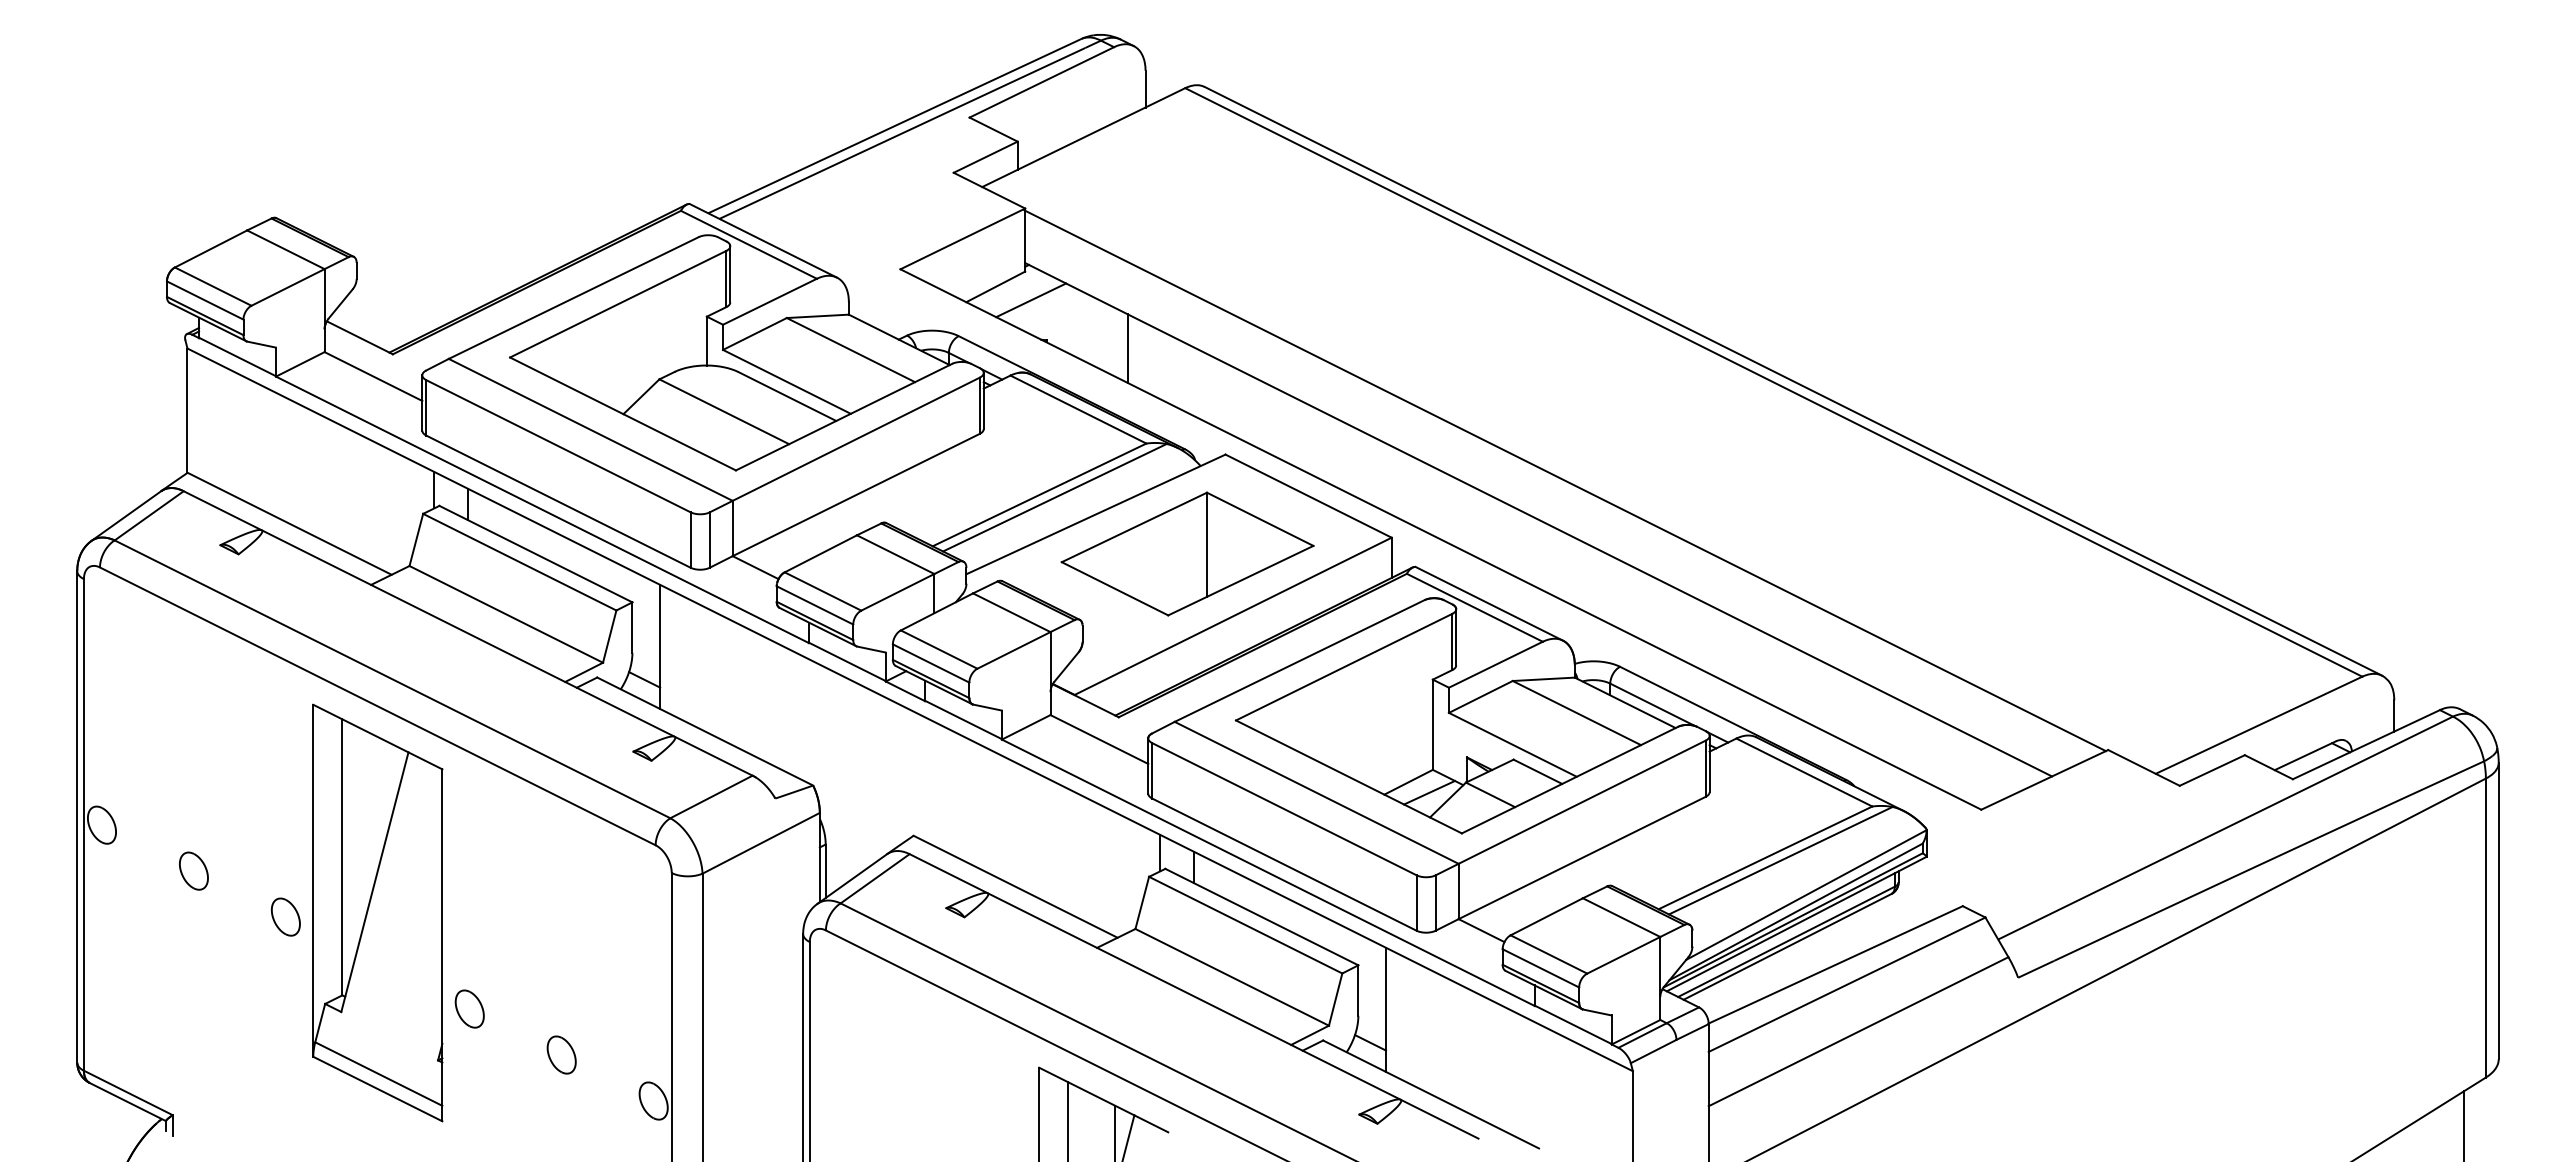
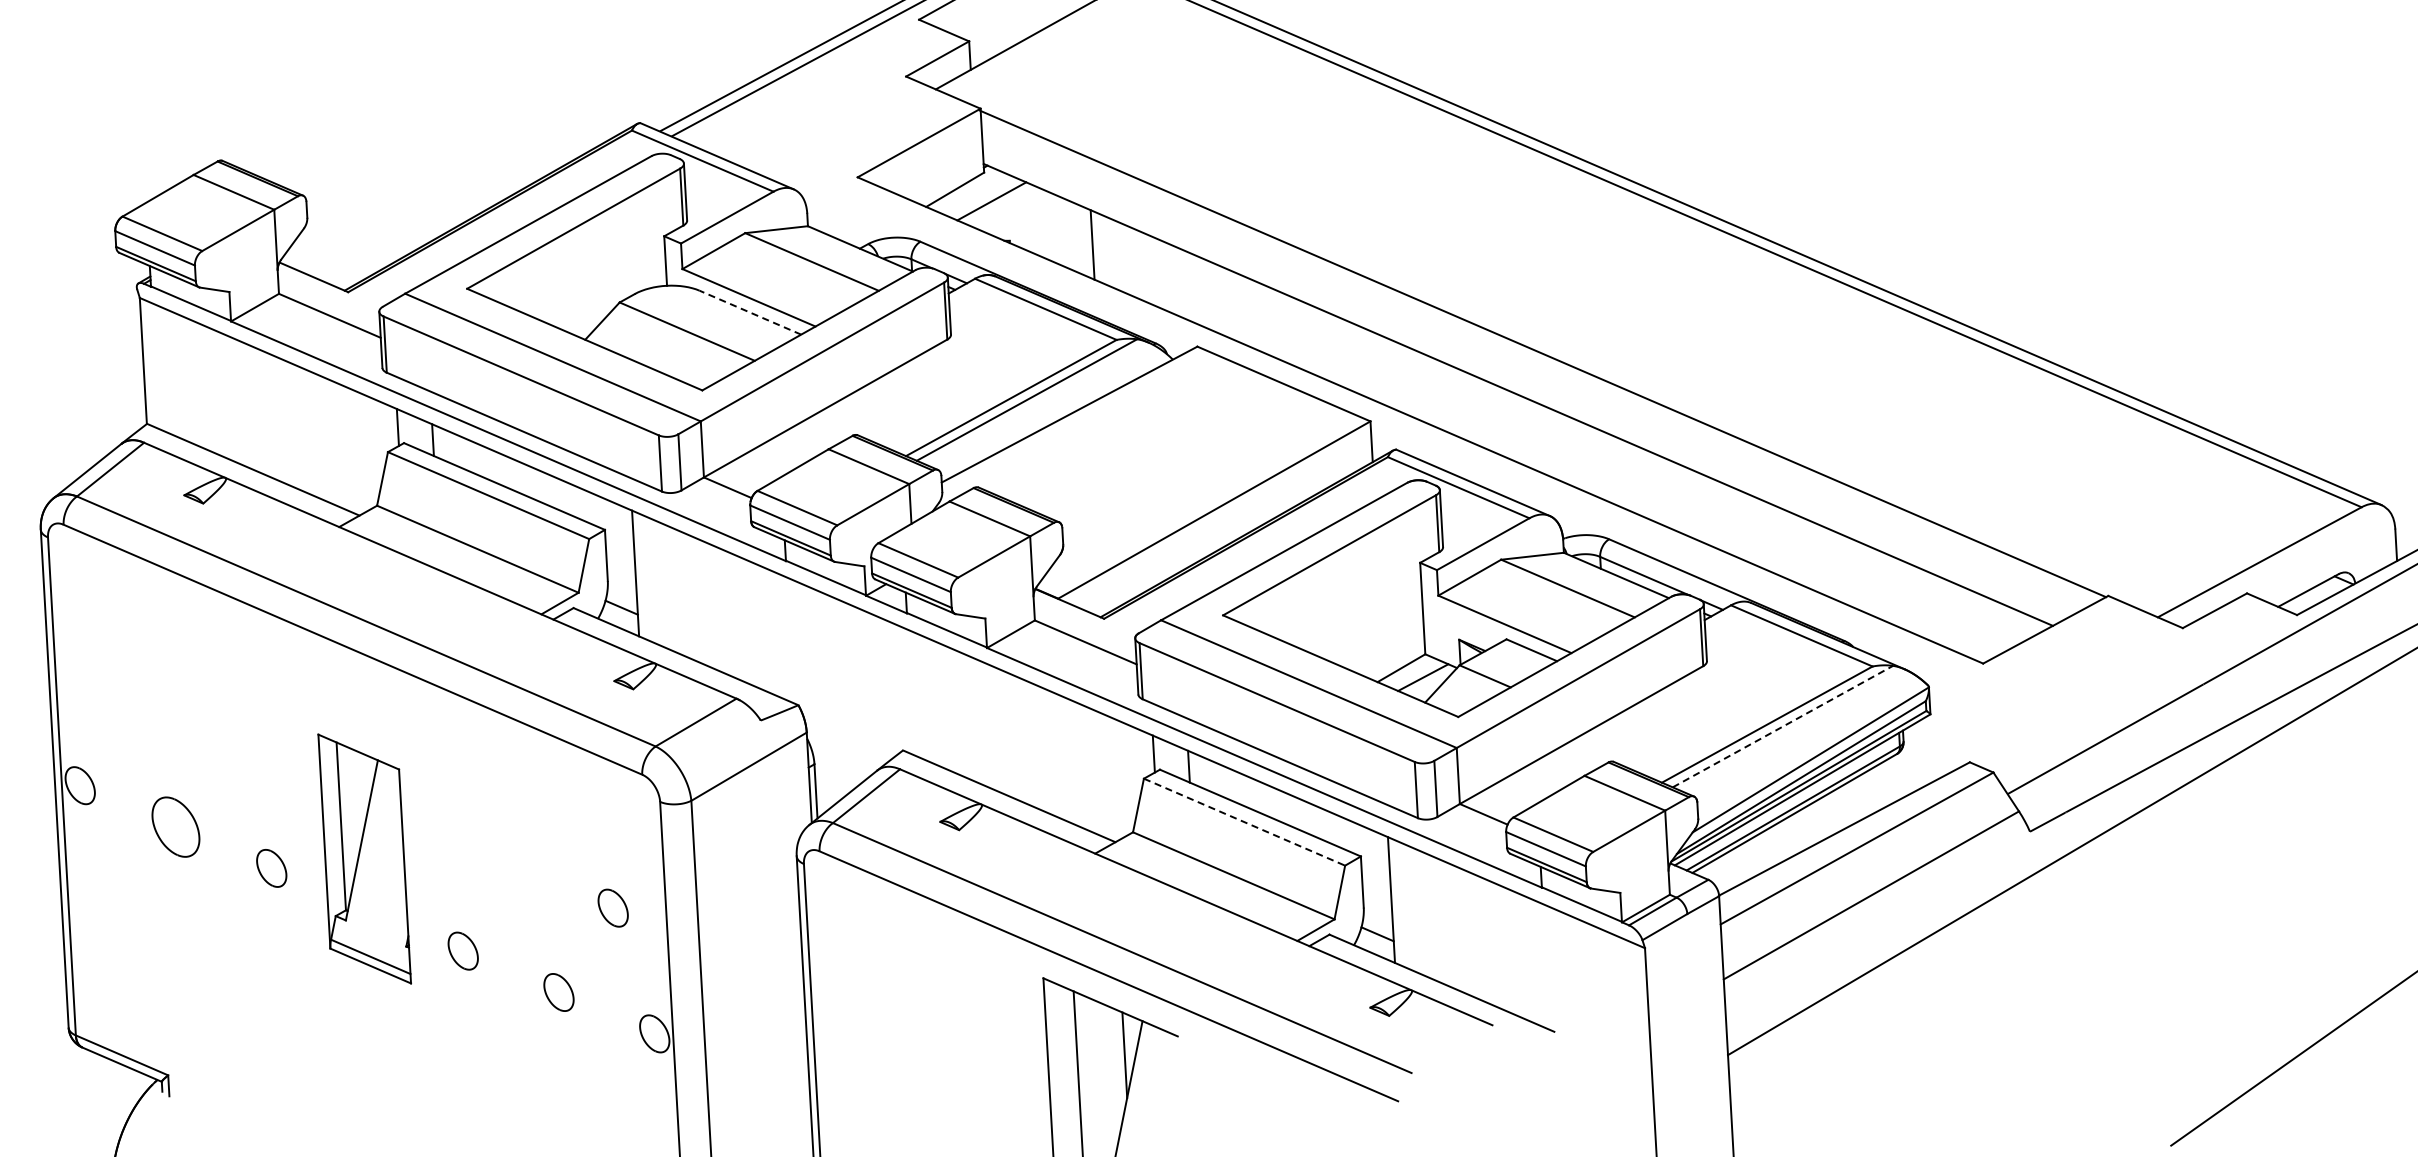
line: (787, 396) -> (750, 312), solid -> dashed
part: (1187, 553) -> (1164, 448), removed
line: (1780, 860) -> (1782, 726), solid -> dashed
part: (193, 870) -> (175, 826), size x1.6
part: (377, 912) -> (364, 858), size x0.6
line: (1246, 925) -> (1245, 822), solid -> dashed
part: (619, 974) -> (612, 907), added

